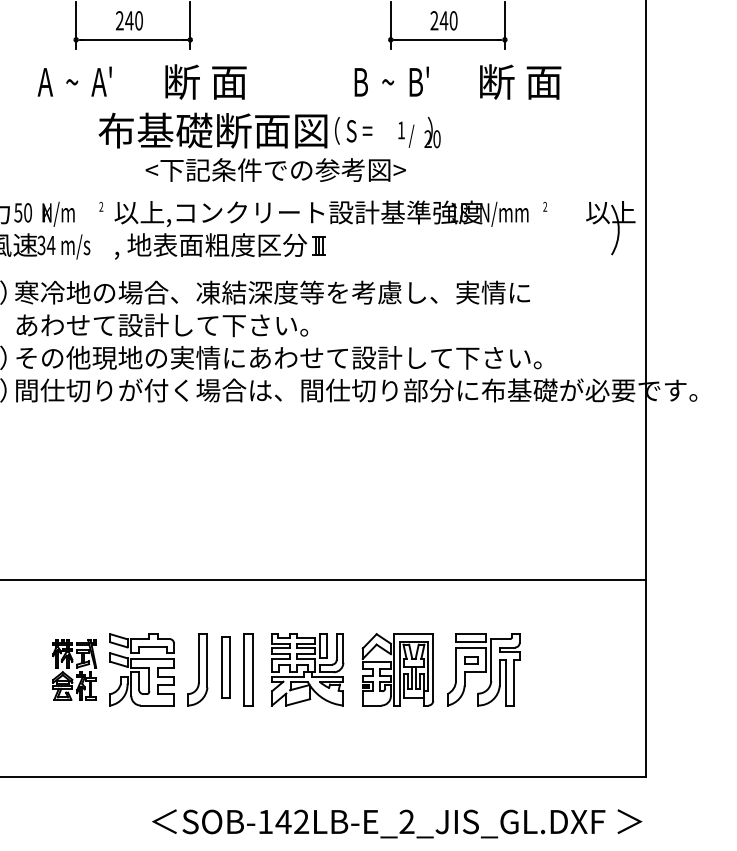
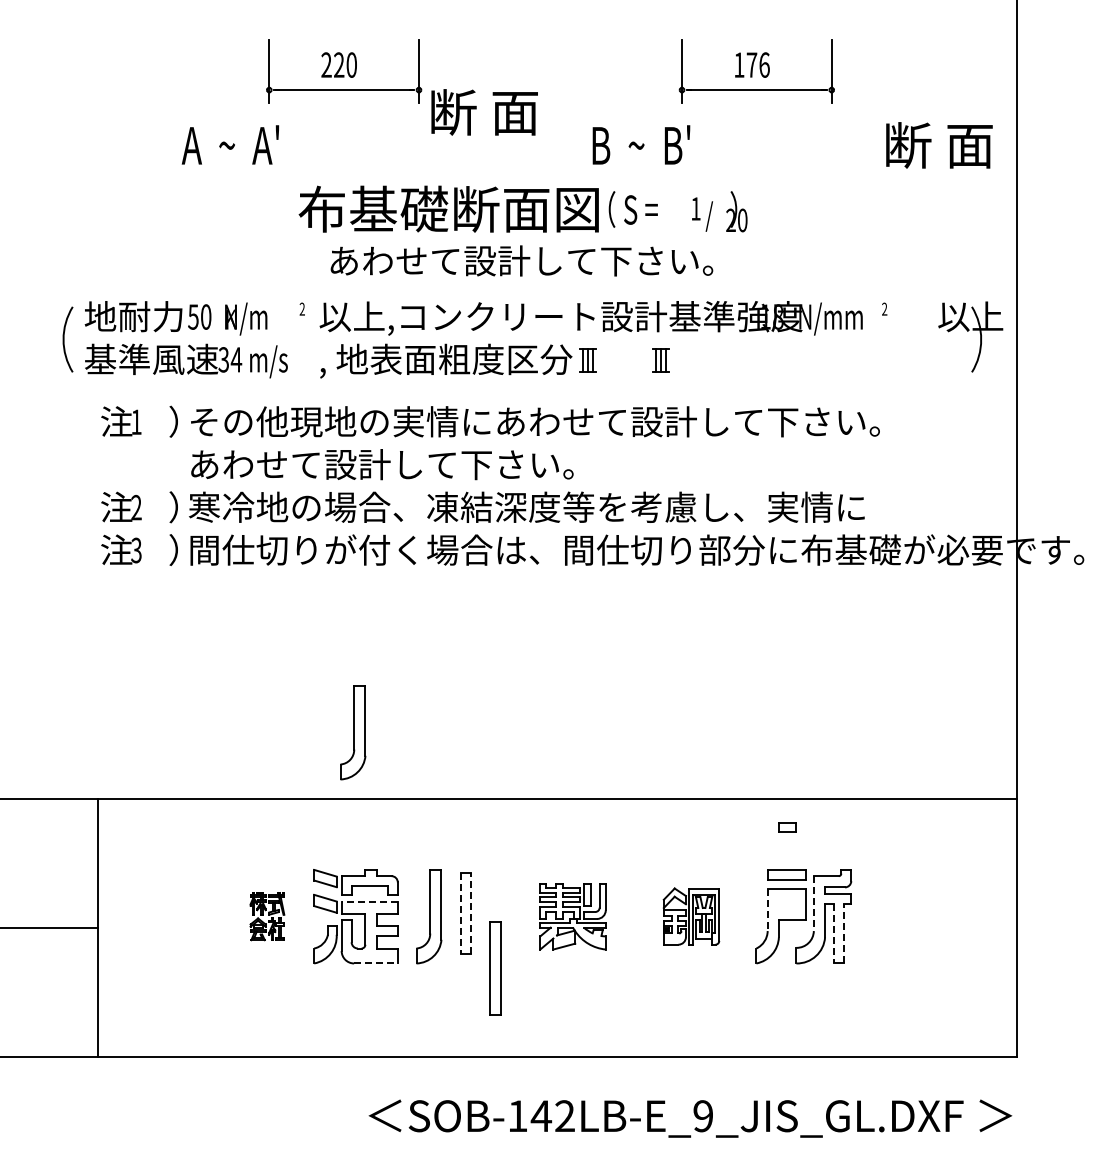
text: (128, 20) -> (338, 64), 240 -> 220
text: (443, 20) -> (751, 64), 240 -> 176
text: (74, 81) -> (230, 144), moved
text: (391, 81) -> (641, 144), moved
text: (205, 82) -> (484, 112), moved
text: (520, 82) -> (939, 145), moved
text: (268, 169) -> (521, 260), <下記条件での参考図> -> あわせて設計して下さい。
part: (374, 245) -> (660, 360), added
text: (278, 292) -> (534, 421), 寒冷地の場合、凍結深度等を考慮し、実情に -> その他現地の実情にあわせて設計して下さい。
text: (277, 357) -> (533, 506), その他現地の実情にあわせて設計して下さい。 -> 寒冷地の場合、凍結深度等を考慮し、実情に
part: (140, 529) -> (353, 732), added
line: (152, 659) -> (369, 902), solid -> dashed
part: (471, 660) -> (787, 827), moved
line: (490, 660) -> (813, 904), solid -> dashed
line: (455, 665) -> (767, 910), solid -> dashed
line: (229, 666) -> (470, 912), solid -> dashed
line: (221, 667) -> (460, 913), solid -> dashed
part: (74, 669) -> (267, 916), size x0.6
part: (248, 669) -> (495, 968), moved
part: (307, 669) -> (572, 916), size x0.7
part: (397, 669) -> (691, 916), size x0.6
line: (506, 682) -> (833, 933), solid -> dashed
line: (513, 682) -> (843, 933), solid -> dashed
line: (157, 705) -> (375, 963), solid -> dashed
text: (407, 822) -> (703, 1116), SOB-142LB-E_2_JIS_GL.DXF -> SOB-142LB-E_9_JIS_GL.DXF

